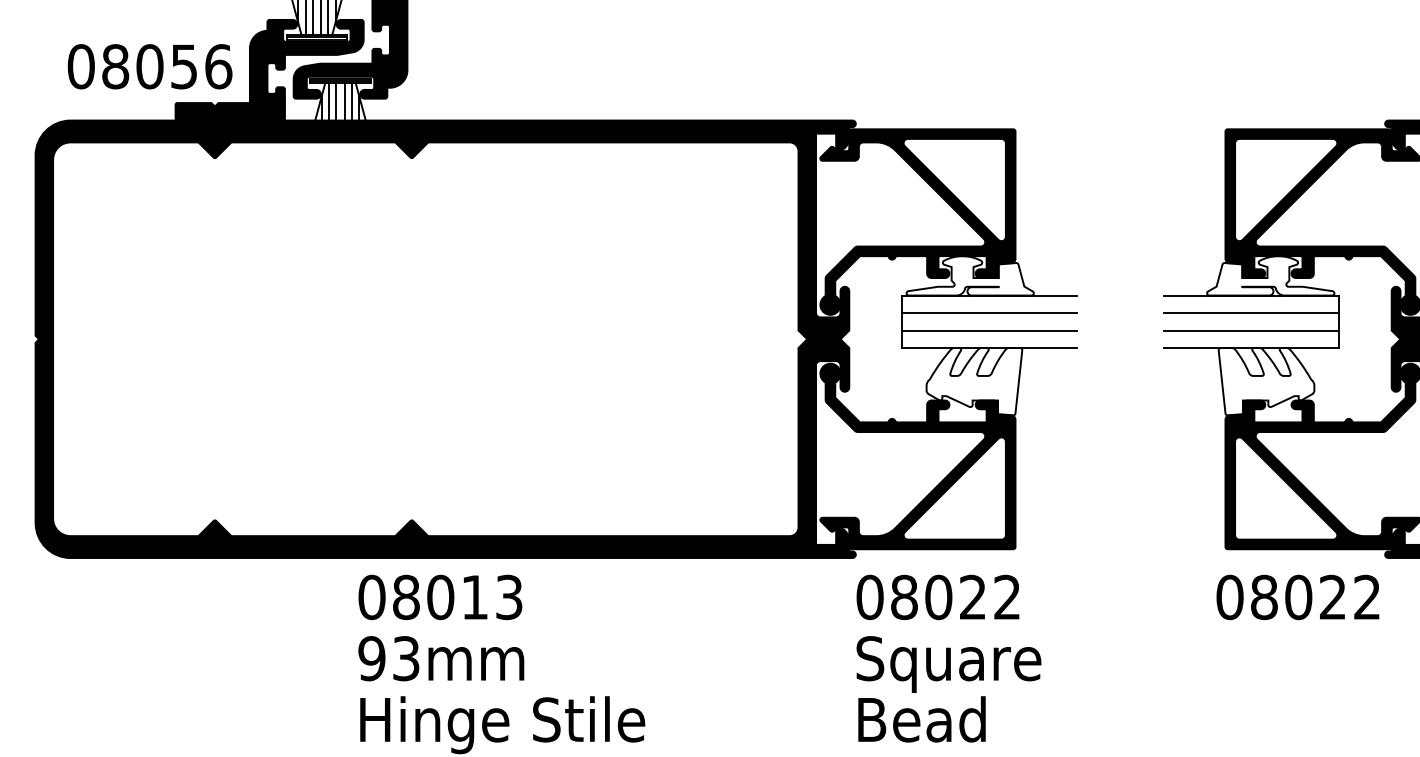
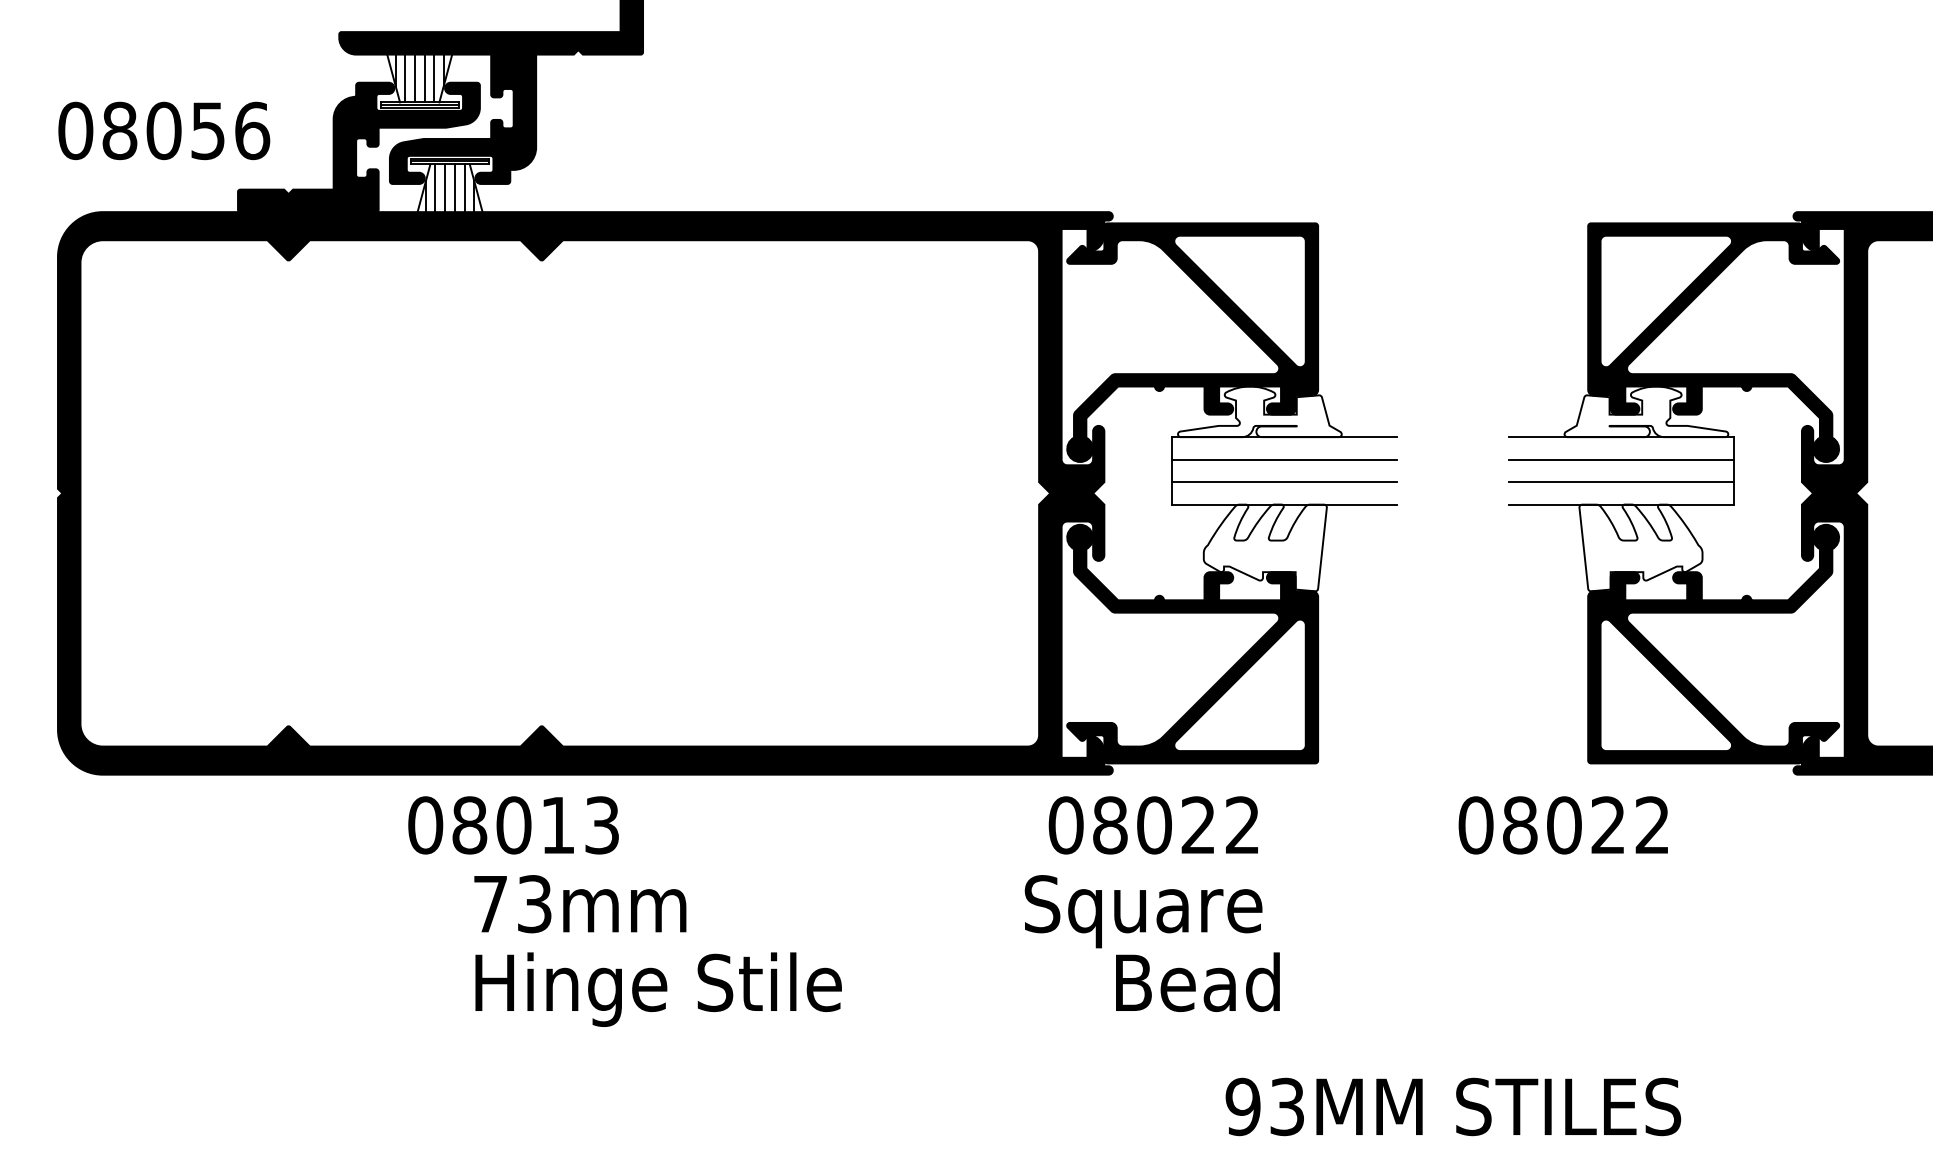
text: (150, 66) -> (164, 130), moved
text: (440, 597) -> (513, 825), moved
text: (937, 597) -> (1152, 825), moved
text: (1297, 597) -> (1562, 825), moved
text: (371, 658) -> (490, 904), 93mm -> 73mm
text: (948, 664) -> (1143, 911), moved

